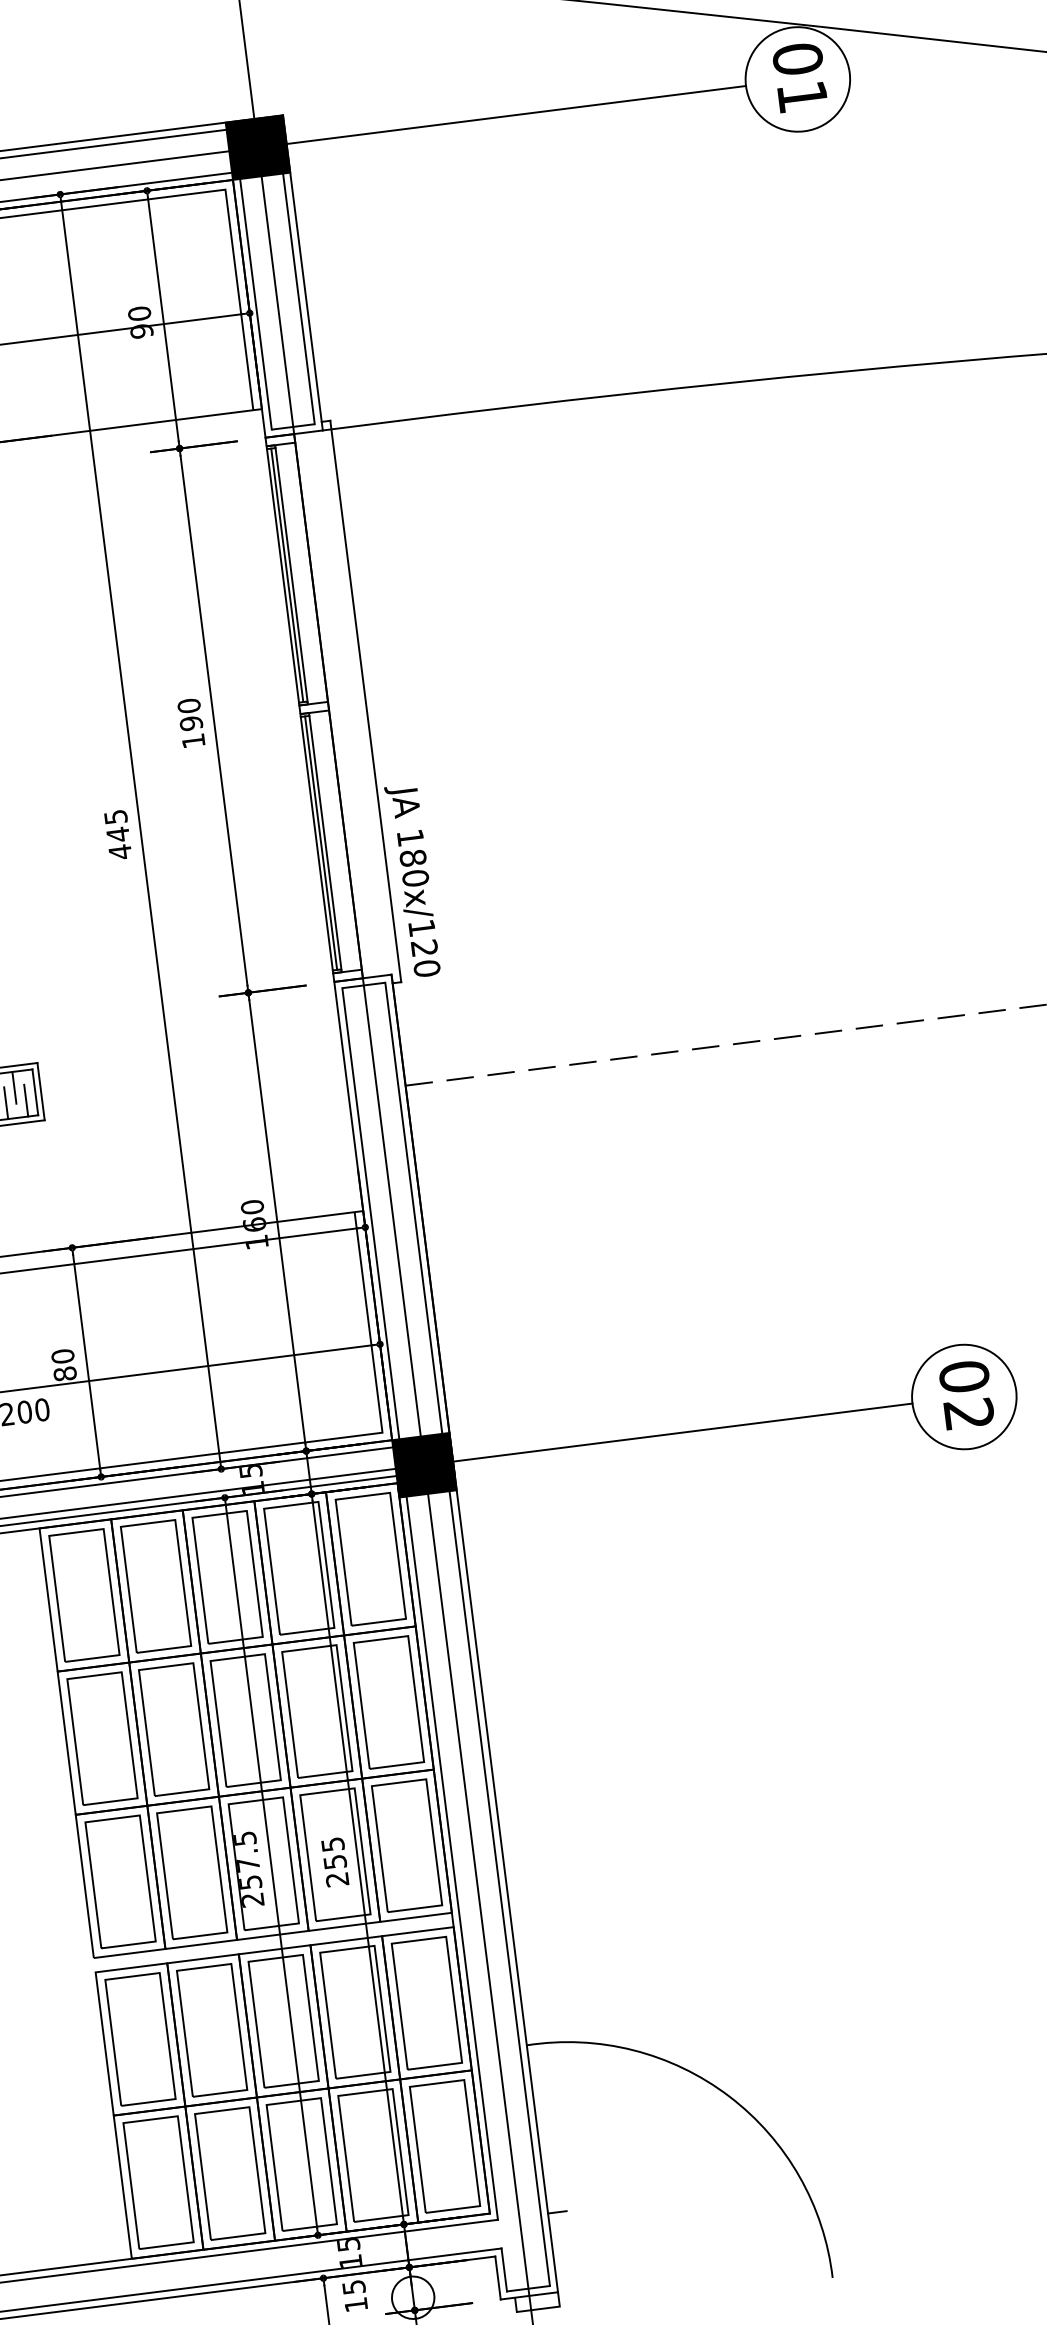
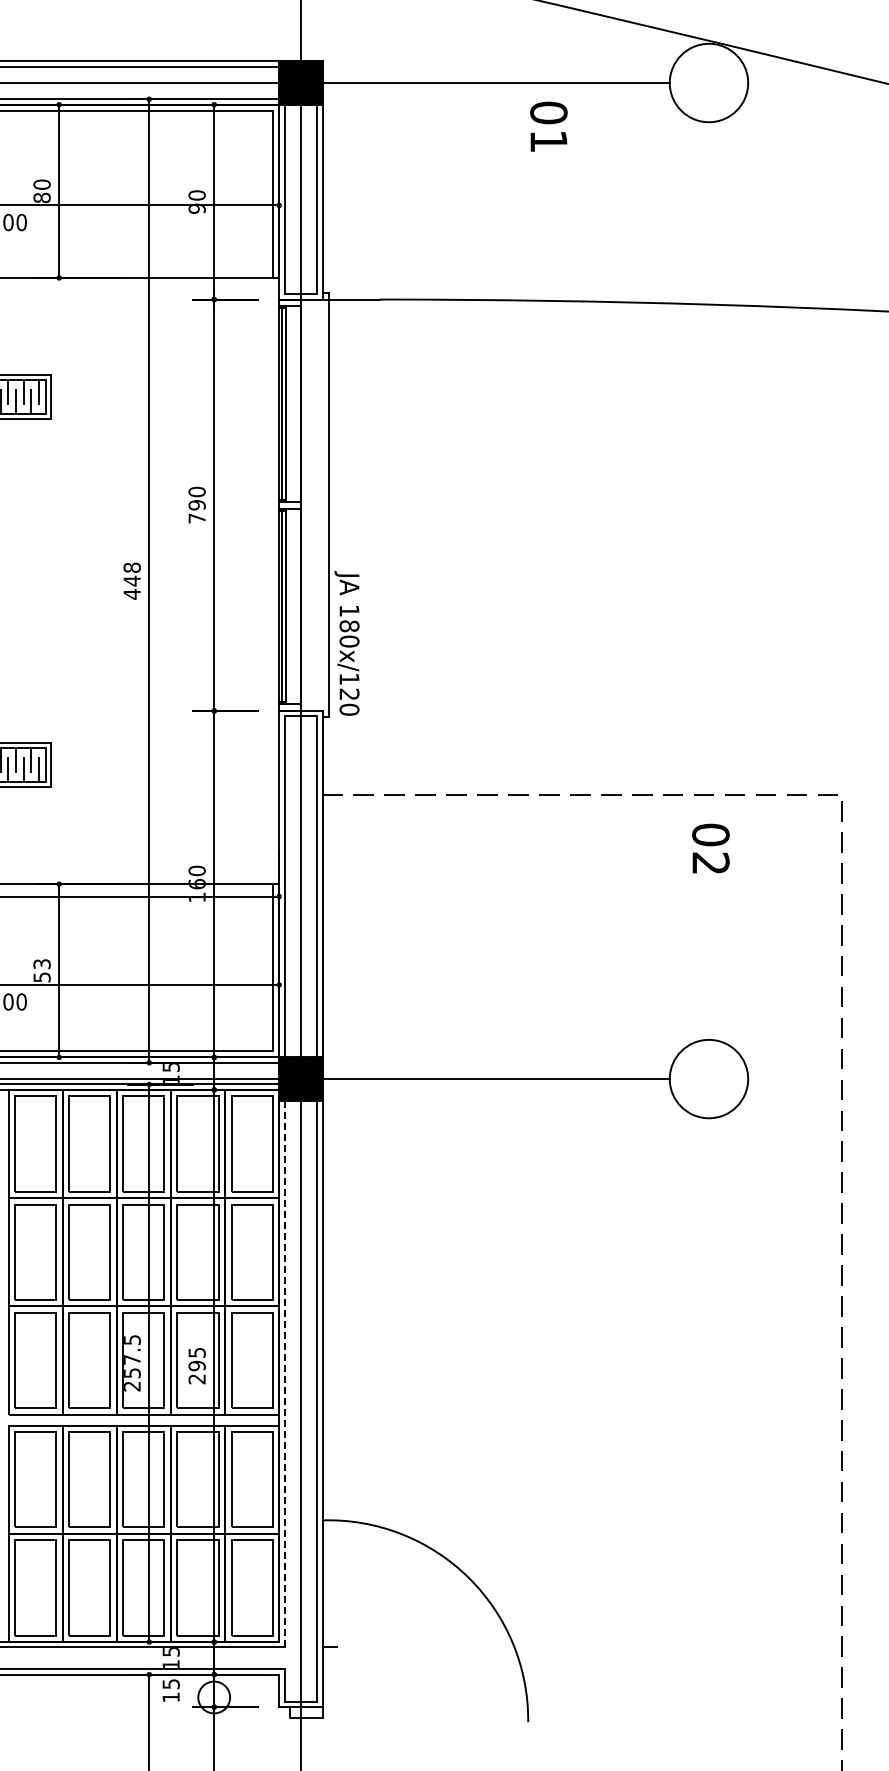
text: (799, 77) -> (548, 126), moved
text: (192, 741) -> (196, 518), 190 -> 790
text: (114, 816) -> (131, 567), 445 -> 448
text: (63, 1364) -> (41, 970), 80 -> 53
text: (966, 1394) -> (710, 848), moved
line: (450, 1846) -> (284, 1365), solid -> dashed
text: (334, 1861) -> (196, 1365), 255 -> 295

